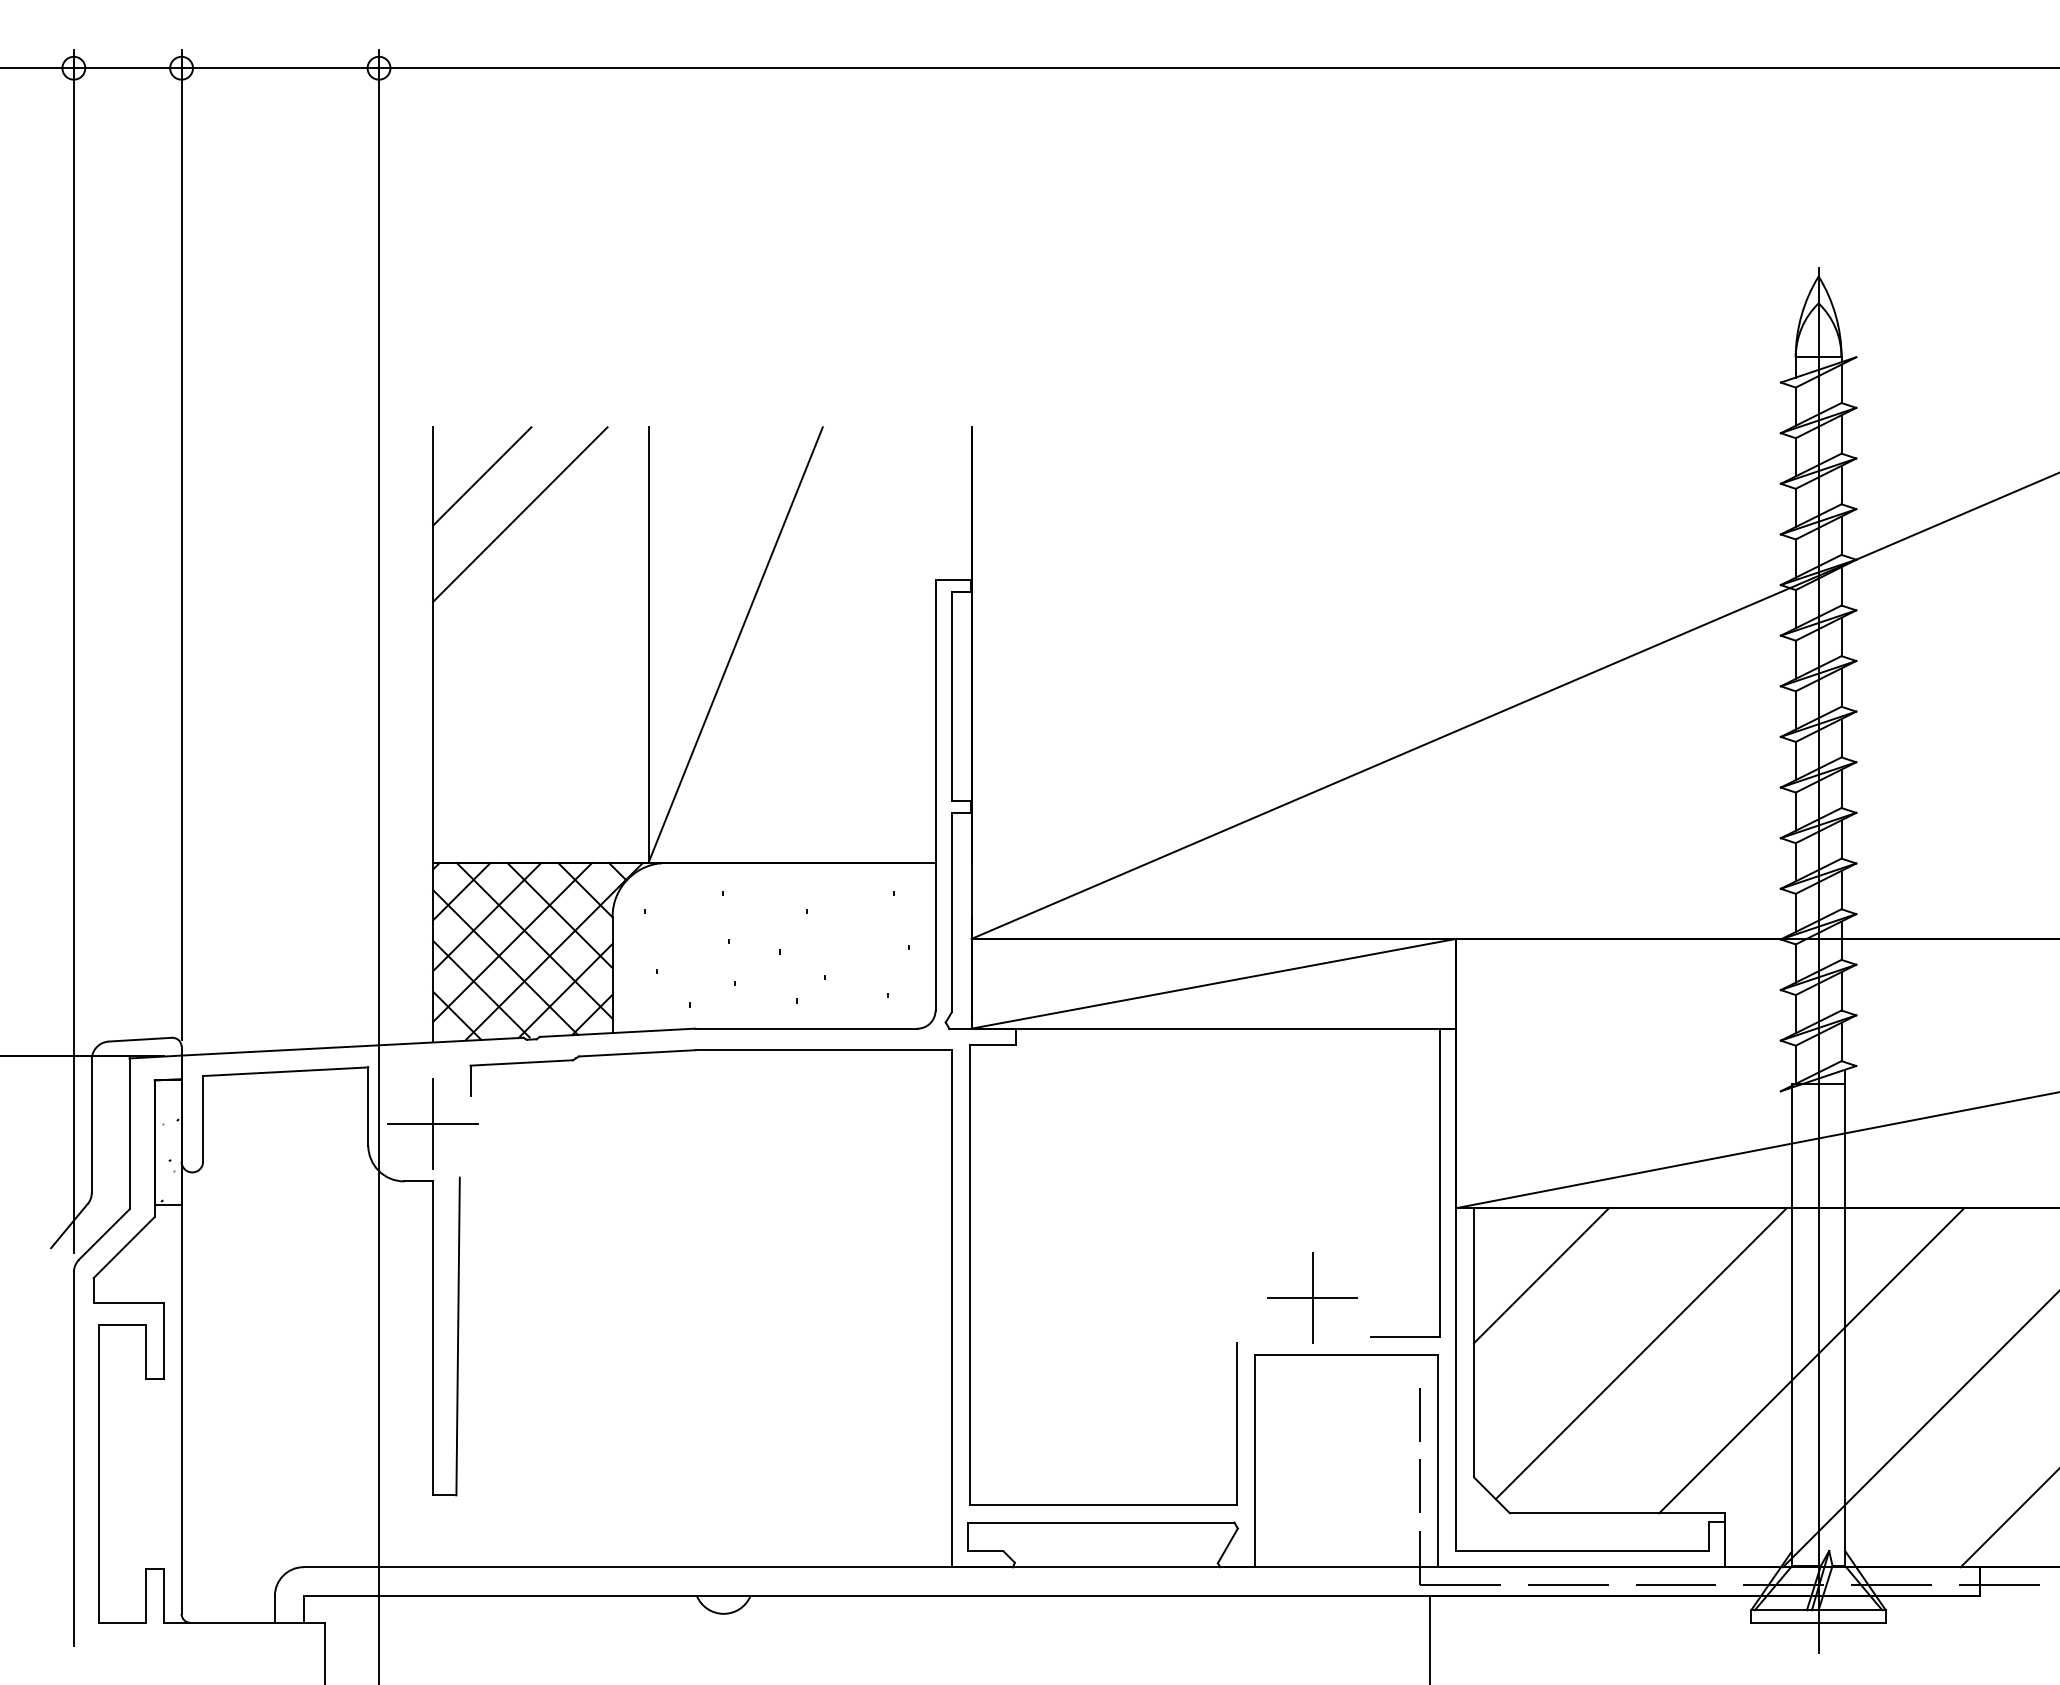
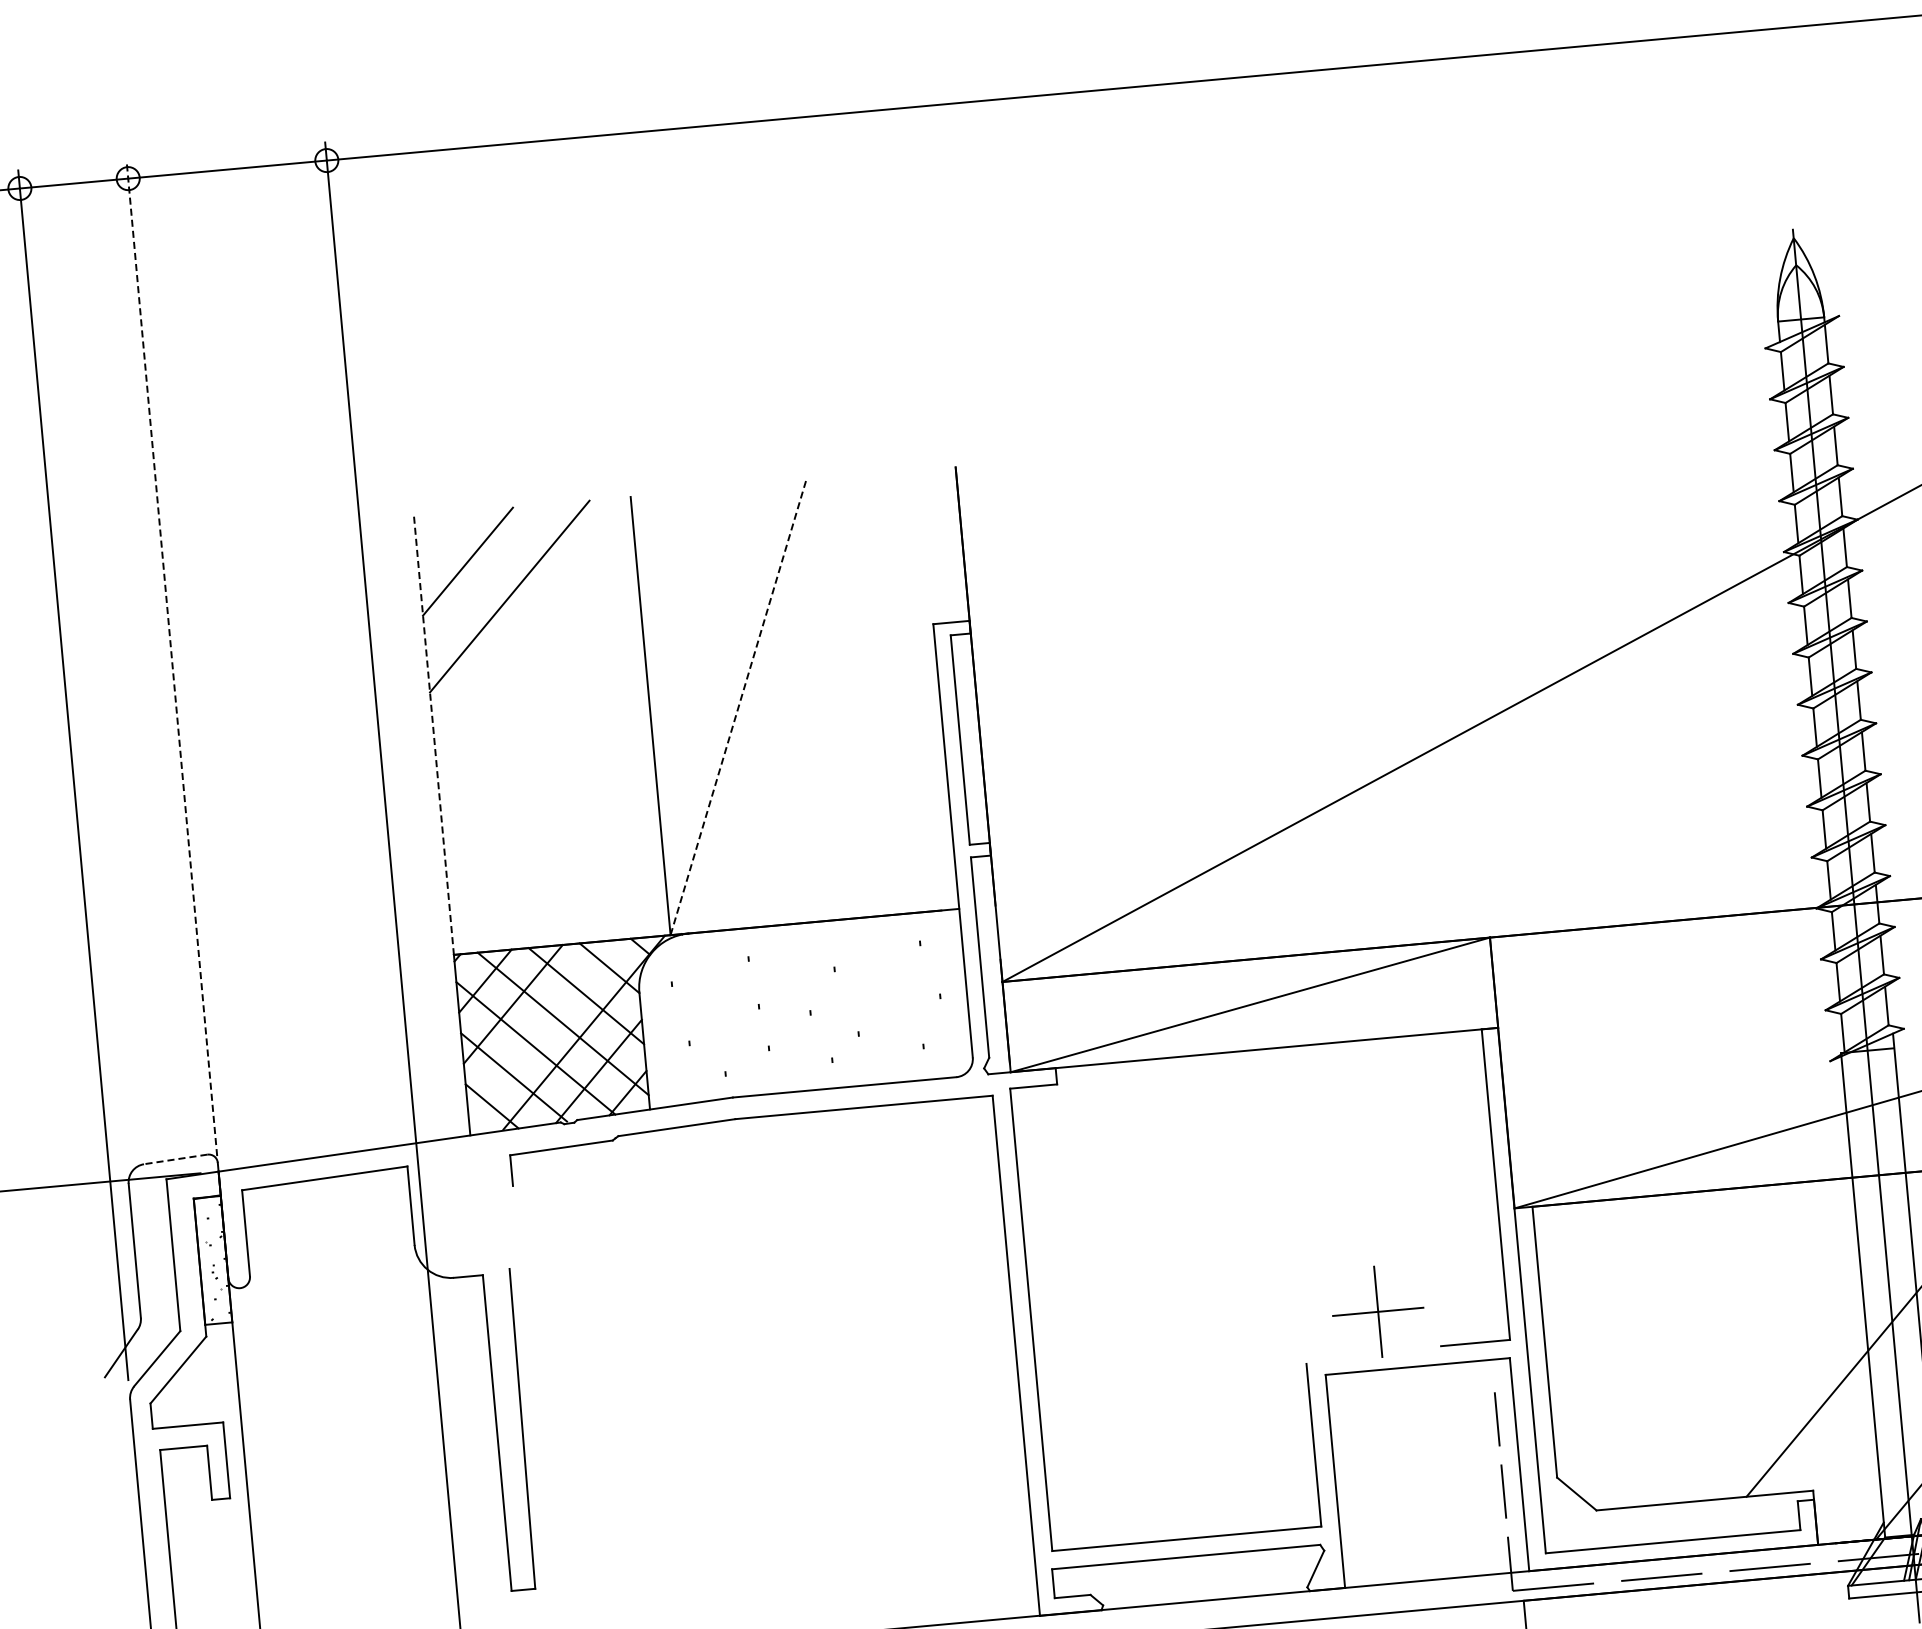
line: (181, 545) -> (171, 658), solid -> dashed
line: (433, 645) -> (434, 736), solid -> dashed
line: (735, 645) -> (738, 708), solid -> dashed
line: (512, 942) -> (541, 1027), removed
line: (140, 1039) -> (175, 1159), solid -> dashed
part: (432, 1123) -> (477, 1216), removed
line: (1541, 1275) -> (1606, 1268), removed
line: (1640, 1353) -> (1713, 1337), removed

